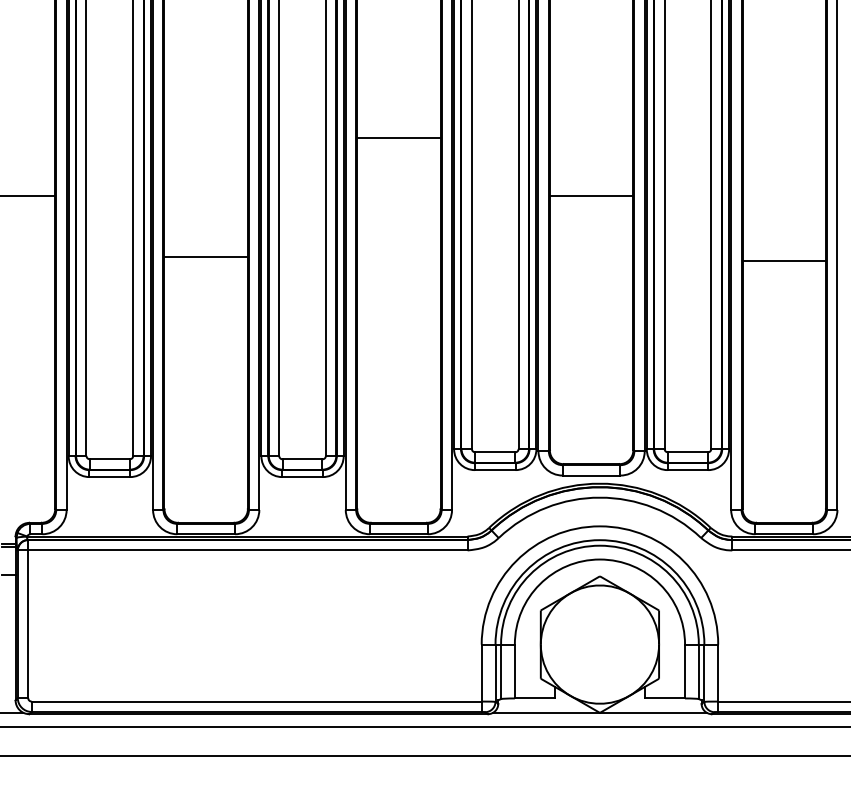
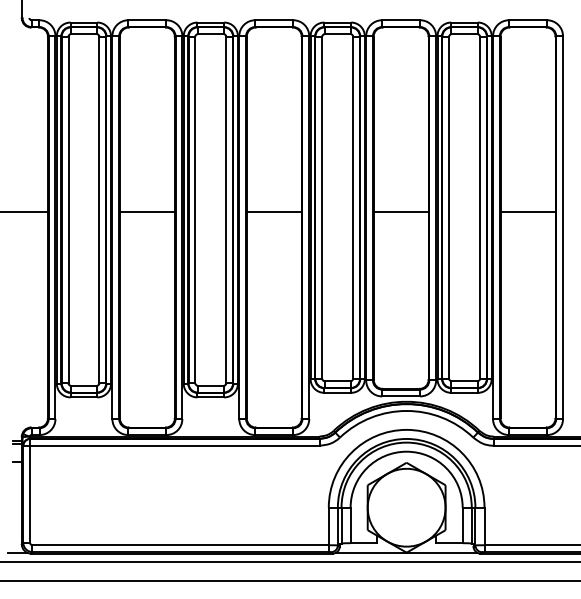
line: (397, 138) -> (273, 212), moved
line: (204, 256) -> (146, 212), moved
line: (783, 261) -> (527, 212), moved

